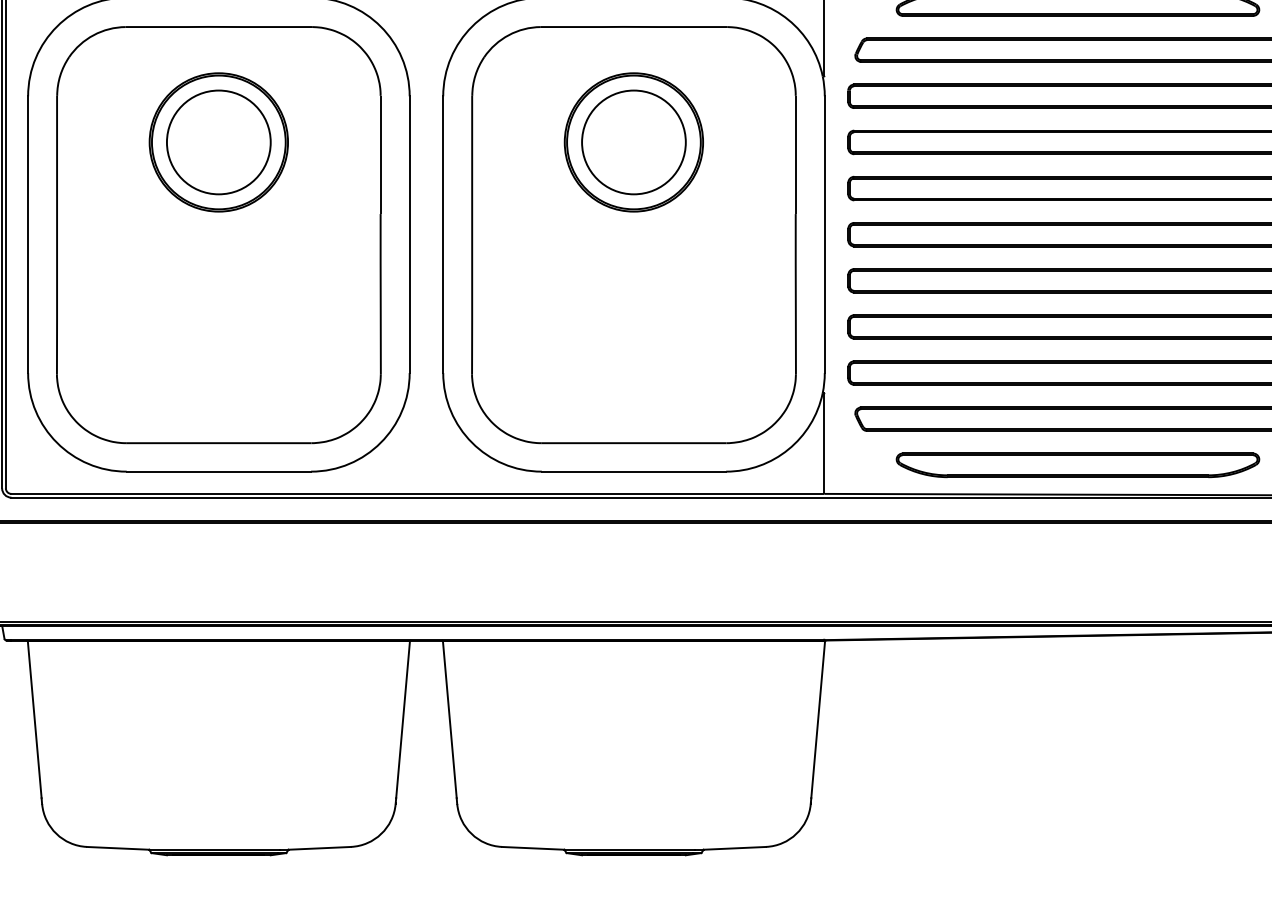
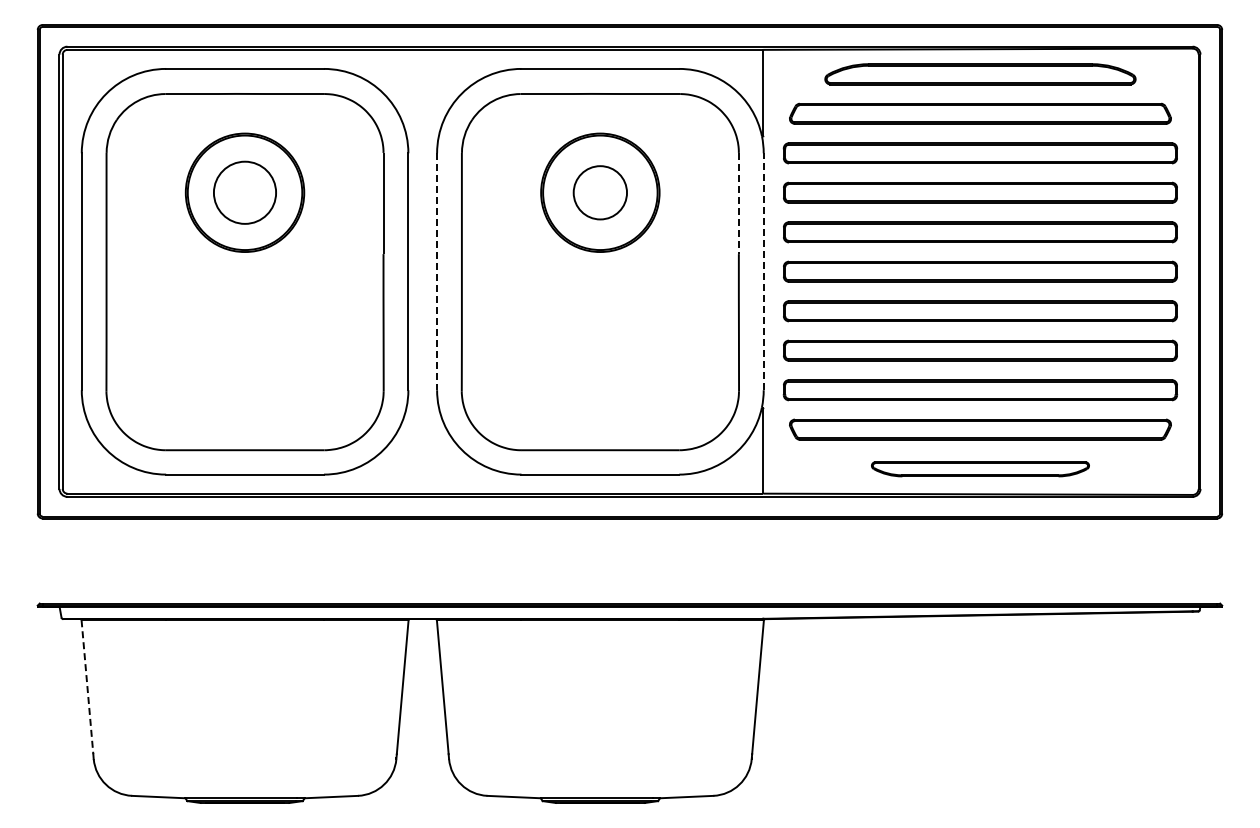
circle: (218, 142) -> (244, 192), size x0.7
circle: (632, 142) -> (599, 192), size x0.6
line: (795, 156) -> (738, 204), solid -> dashed
line: (824, 234) -> (763, 271), solid -> dashed
line: (443, 235) -> (437, 272), solid -> dashed
part: (1078, 465) -> (980, 469), size x0.7
line: (34, 720) -> (87, 687), solid -> dashed

